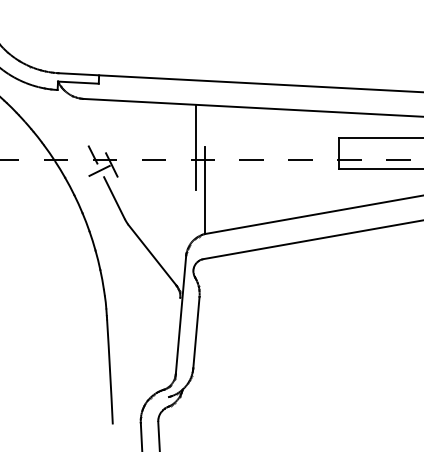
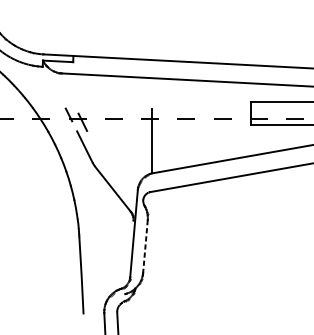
line: (196, 146) -> (145, 108), removed
line: (100, 170) -> (74, 126), removed
line: (196, 332) -> (145, 246), solid -> dashed

